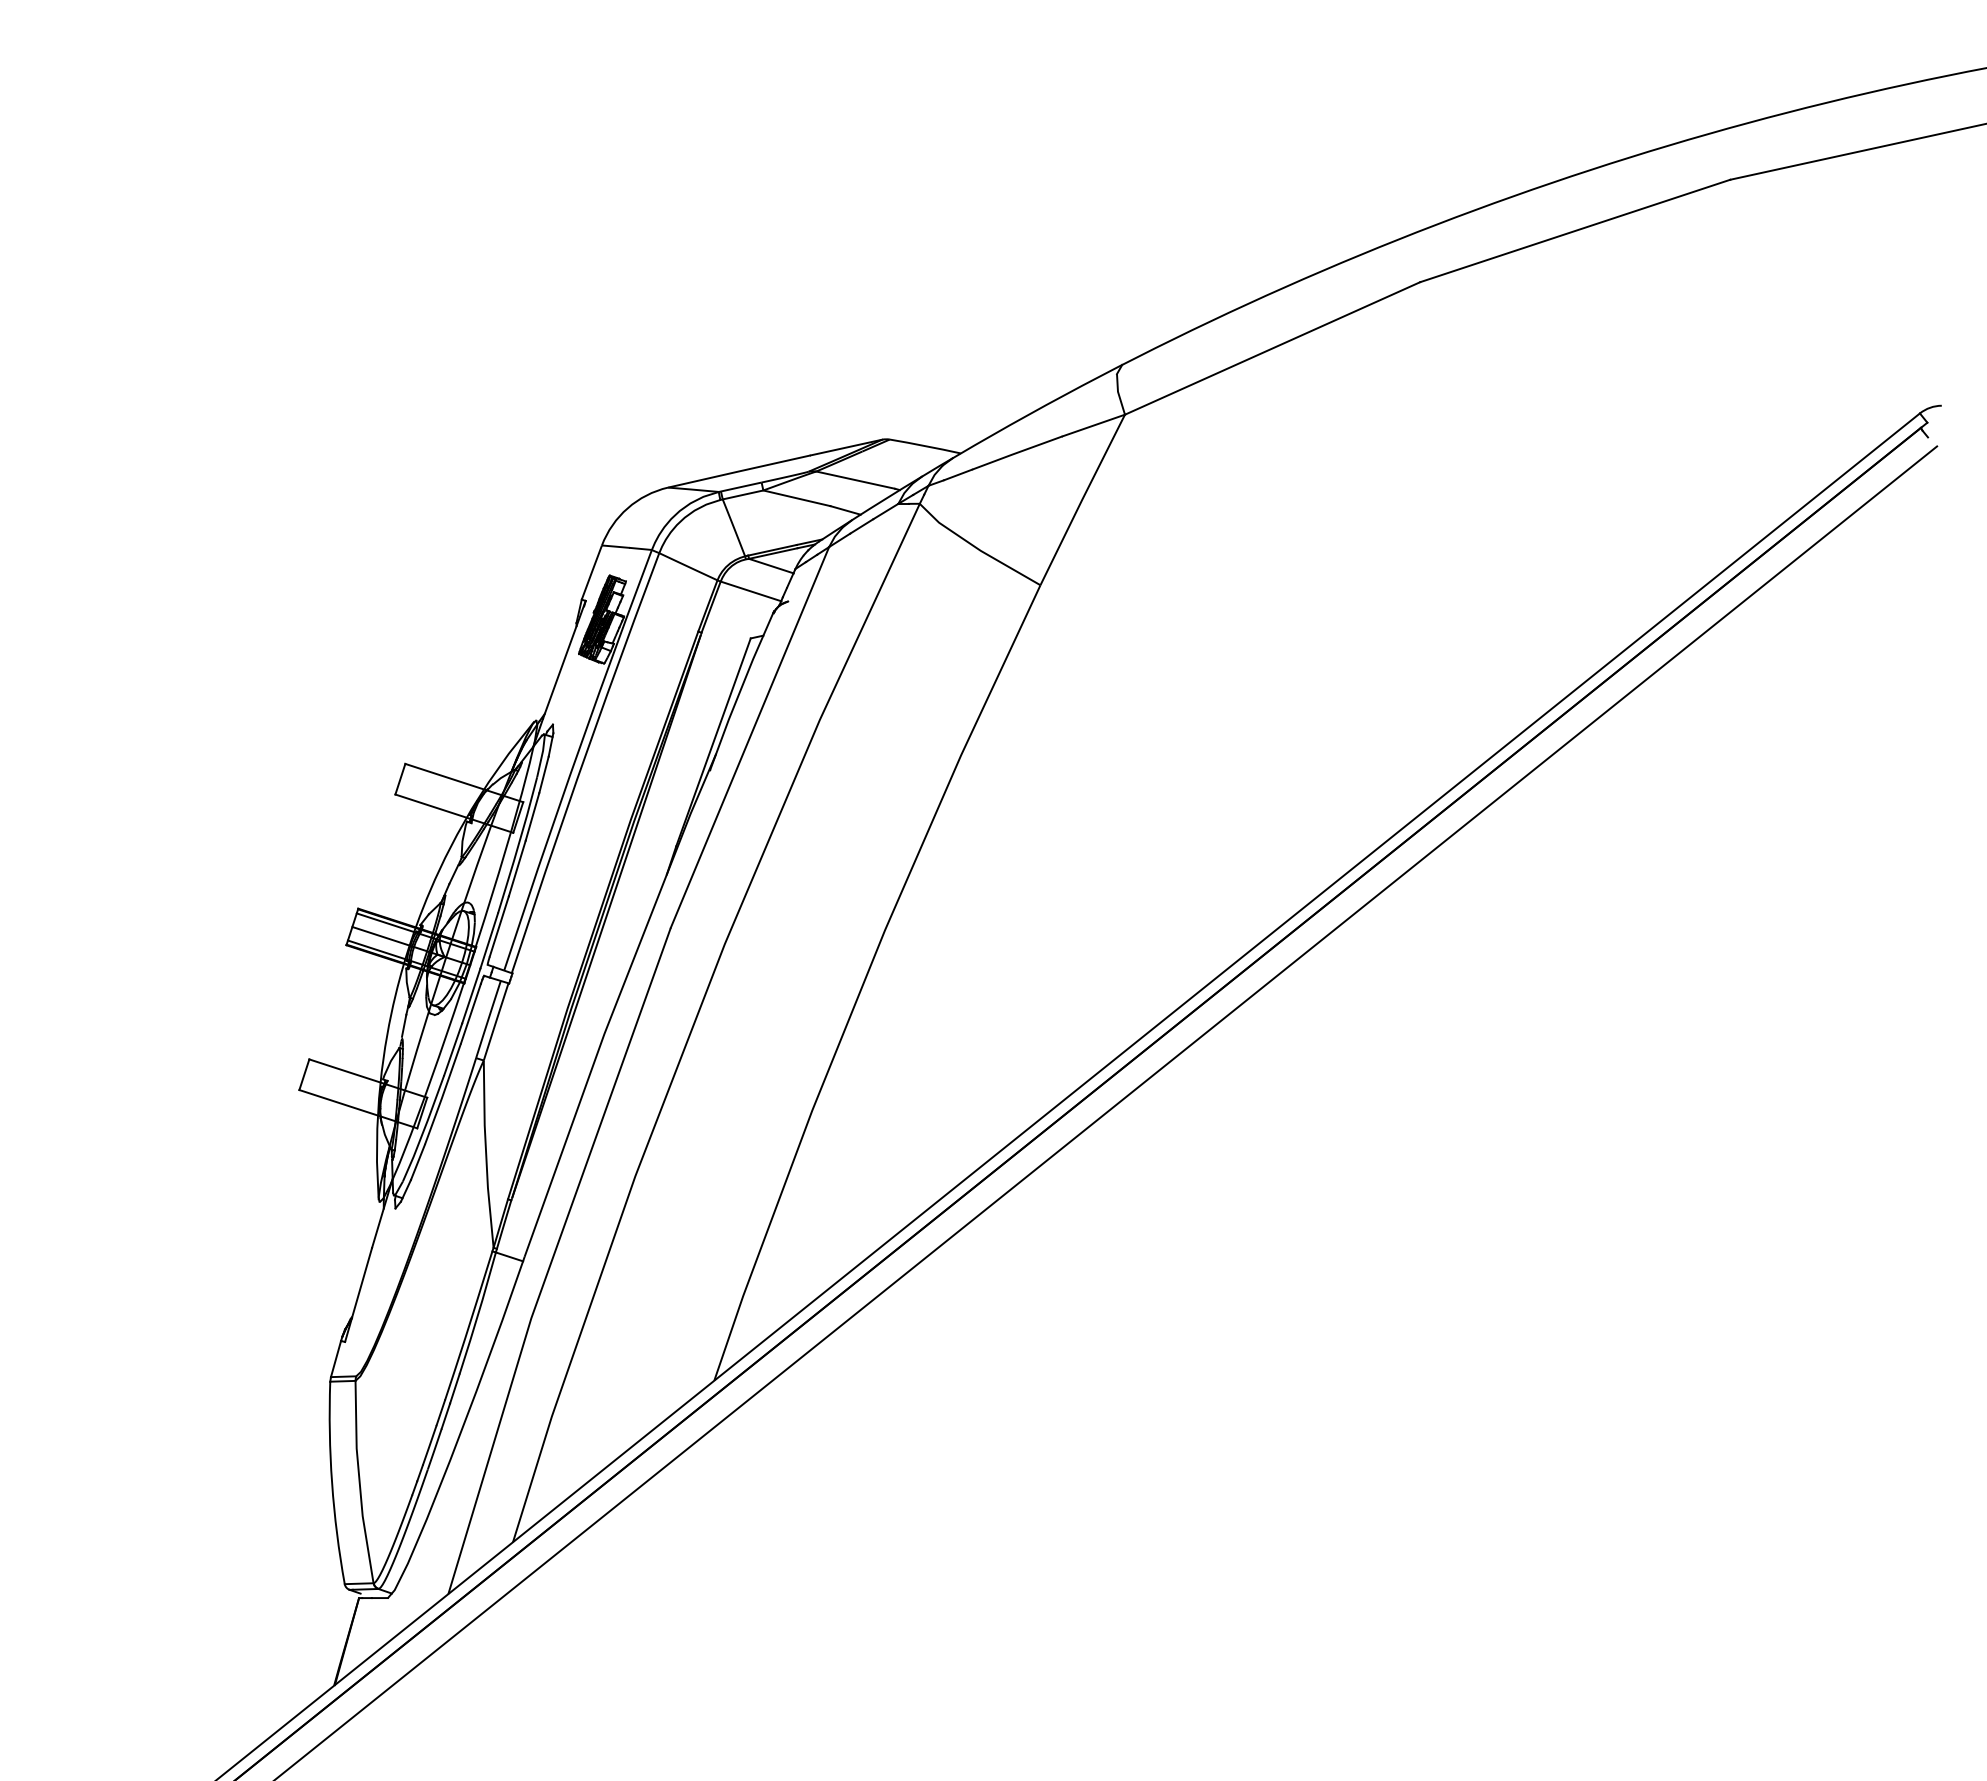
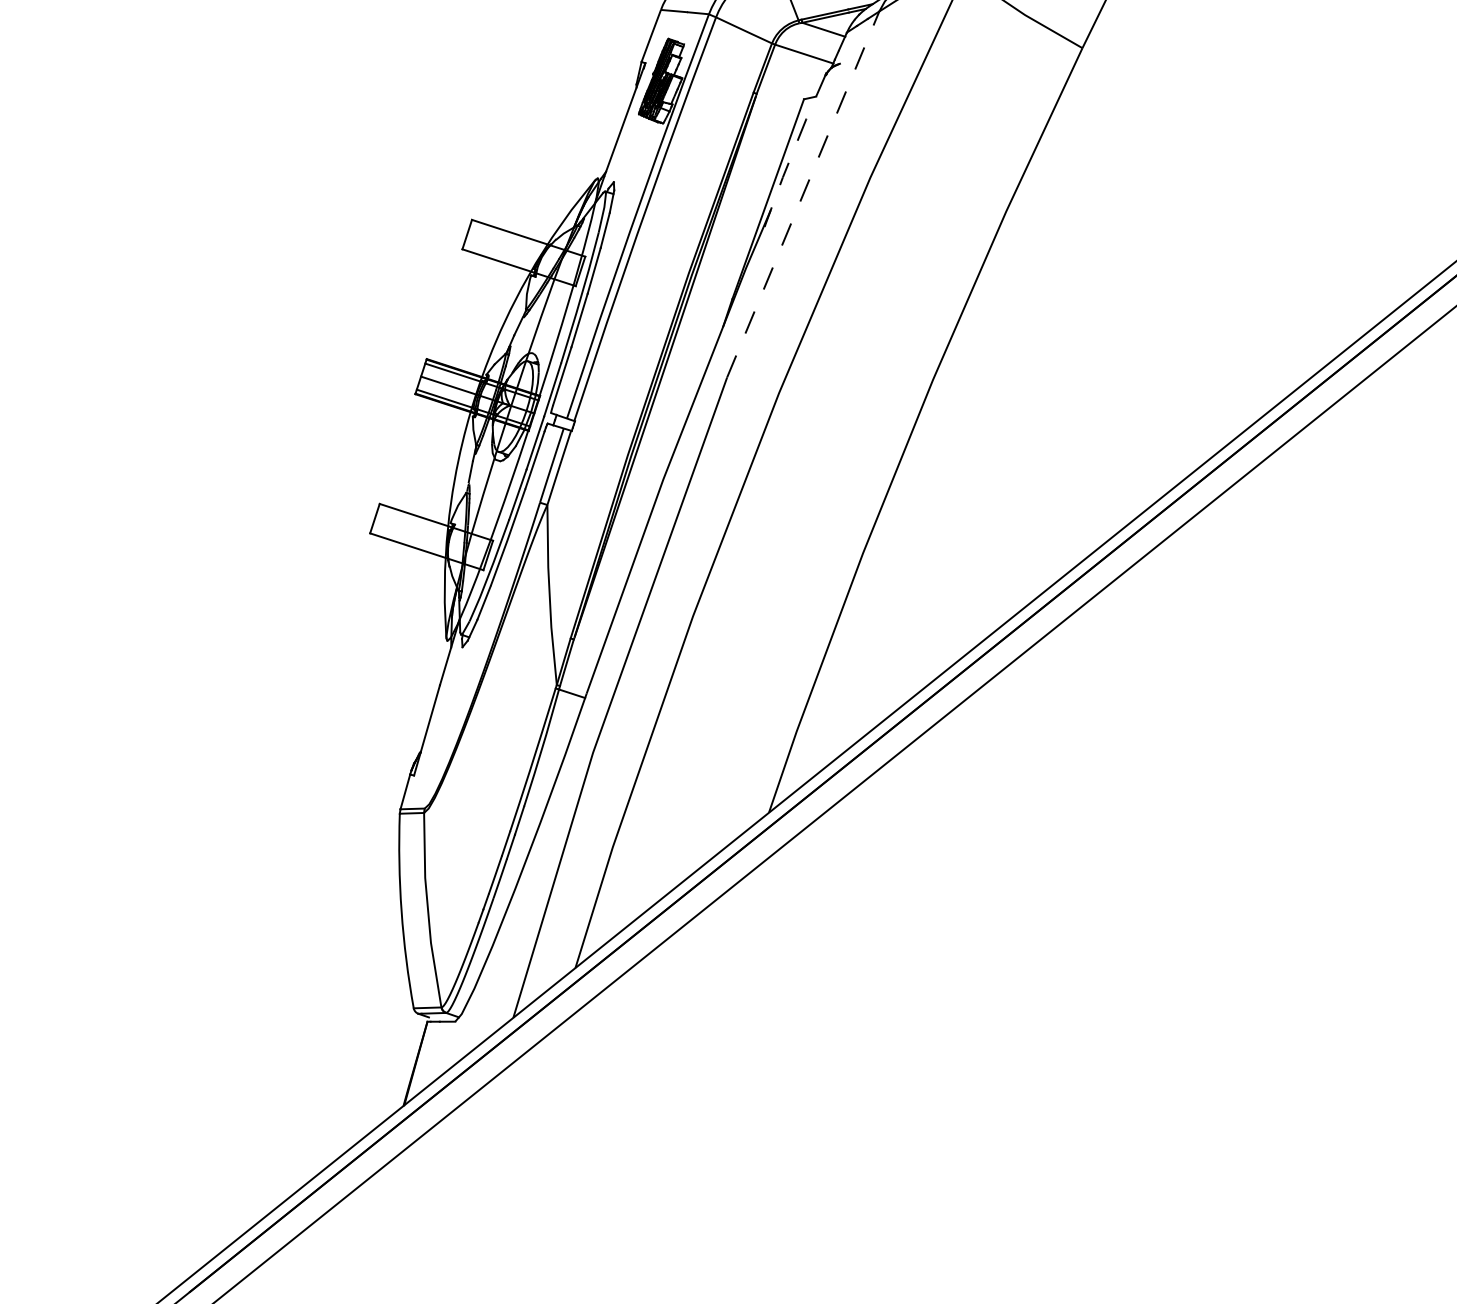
line: (740, 691) -> (794, 150), solid -> dashed
line: (750, 737) -> (803, 194), solid -> dashed

